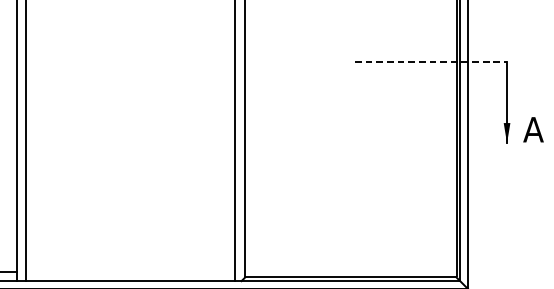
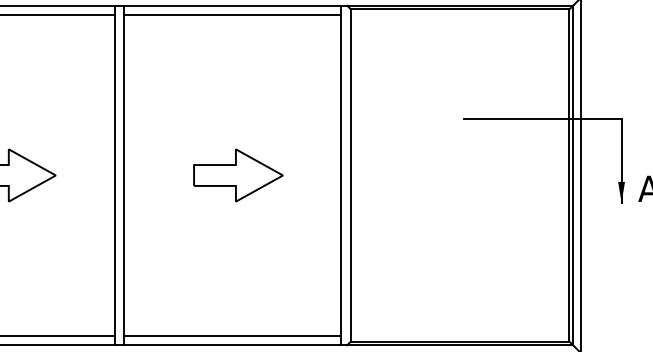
line: (431, 62) -> (543, 119), dashed -> solid
part: (136, 116) -> (238, 175), added
line: (130, 271) -> (232, 335), added

